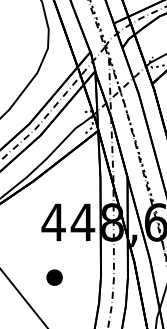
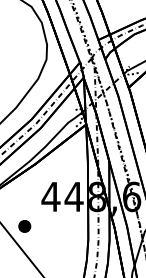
part: (54, 277) -> (24, 226), moved

